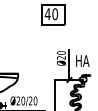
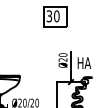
text: (47, 14) -> (49, 16), 40 -> 30

